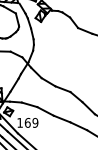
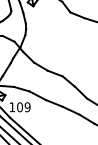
text: (27, 122) -> (19, 106), 169 -> 109

